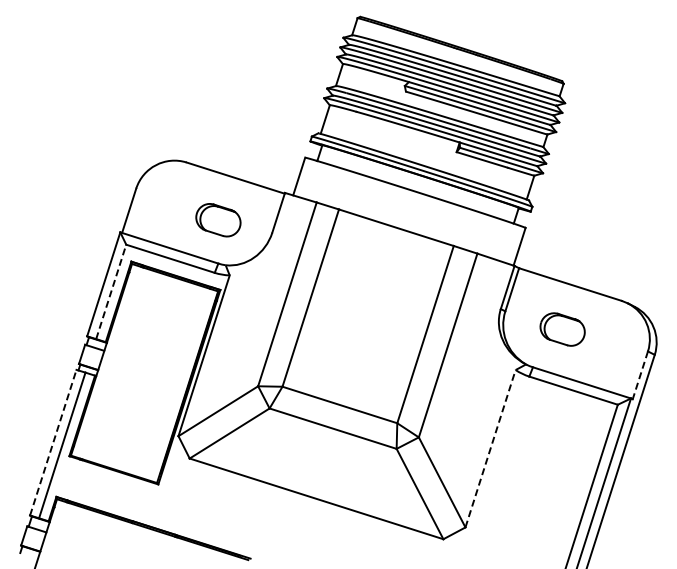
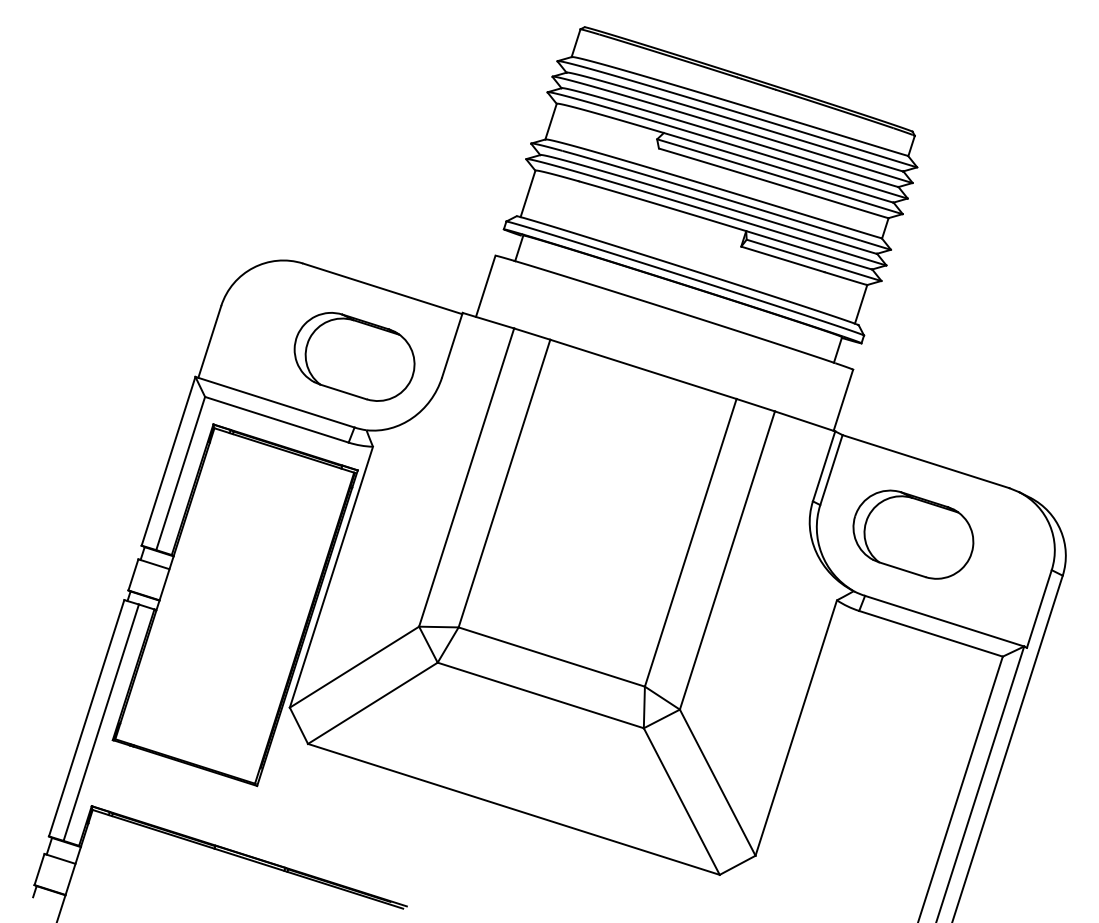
part: (218, 220) -> (354, 357), size x1.67
line: (111, 291) -> (181, 472), dashed -> solid
part: (562, 329) -> (913, 534), size x1.67
line: (640, 375) -> (1039, 609), dashed -> solid
line: (53, 442) -> (87, 717), dashed -> solid
line: (490, 448) -> (796, 727), dashed -> solid

